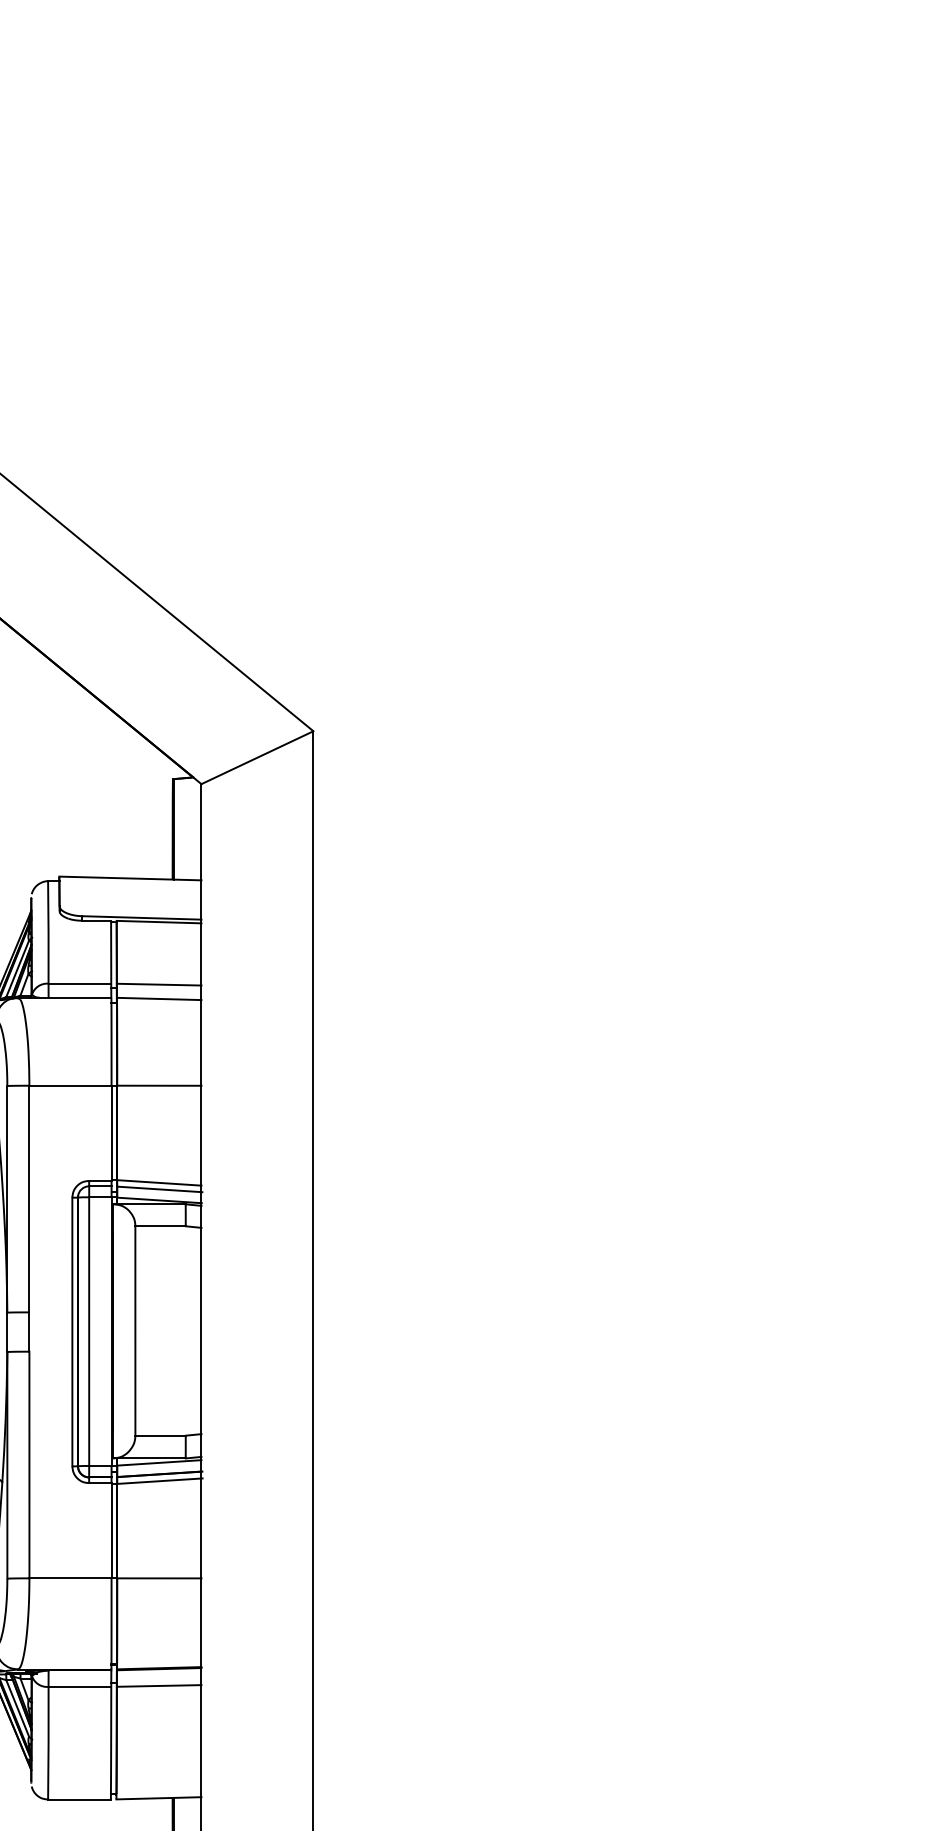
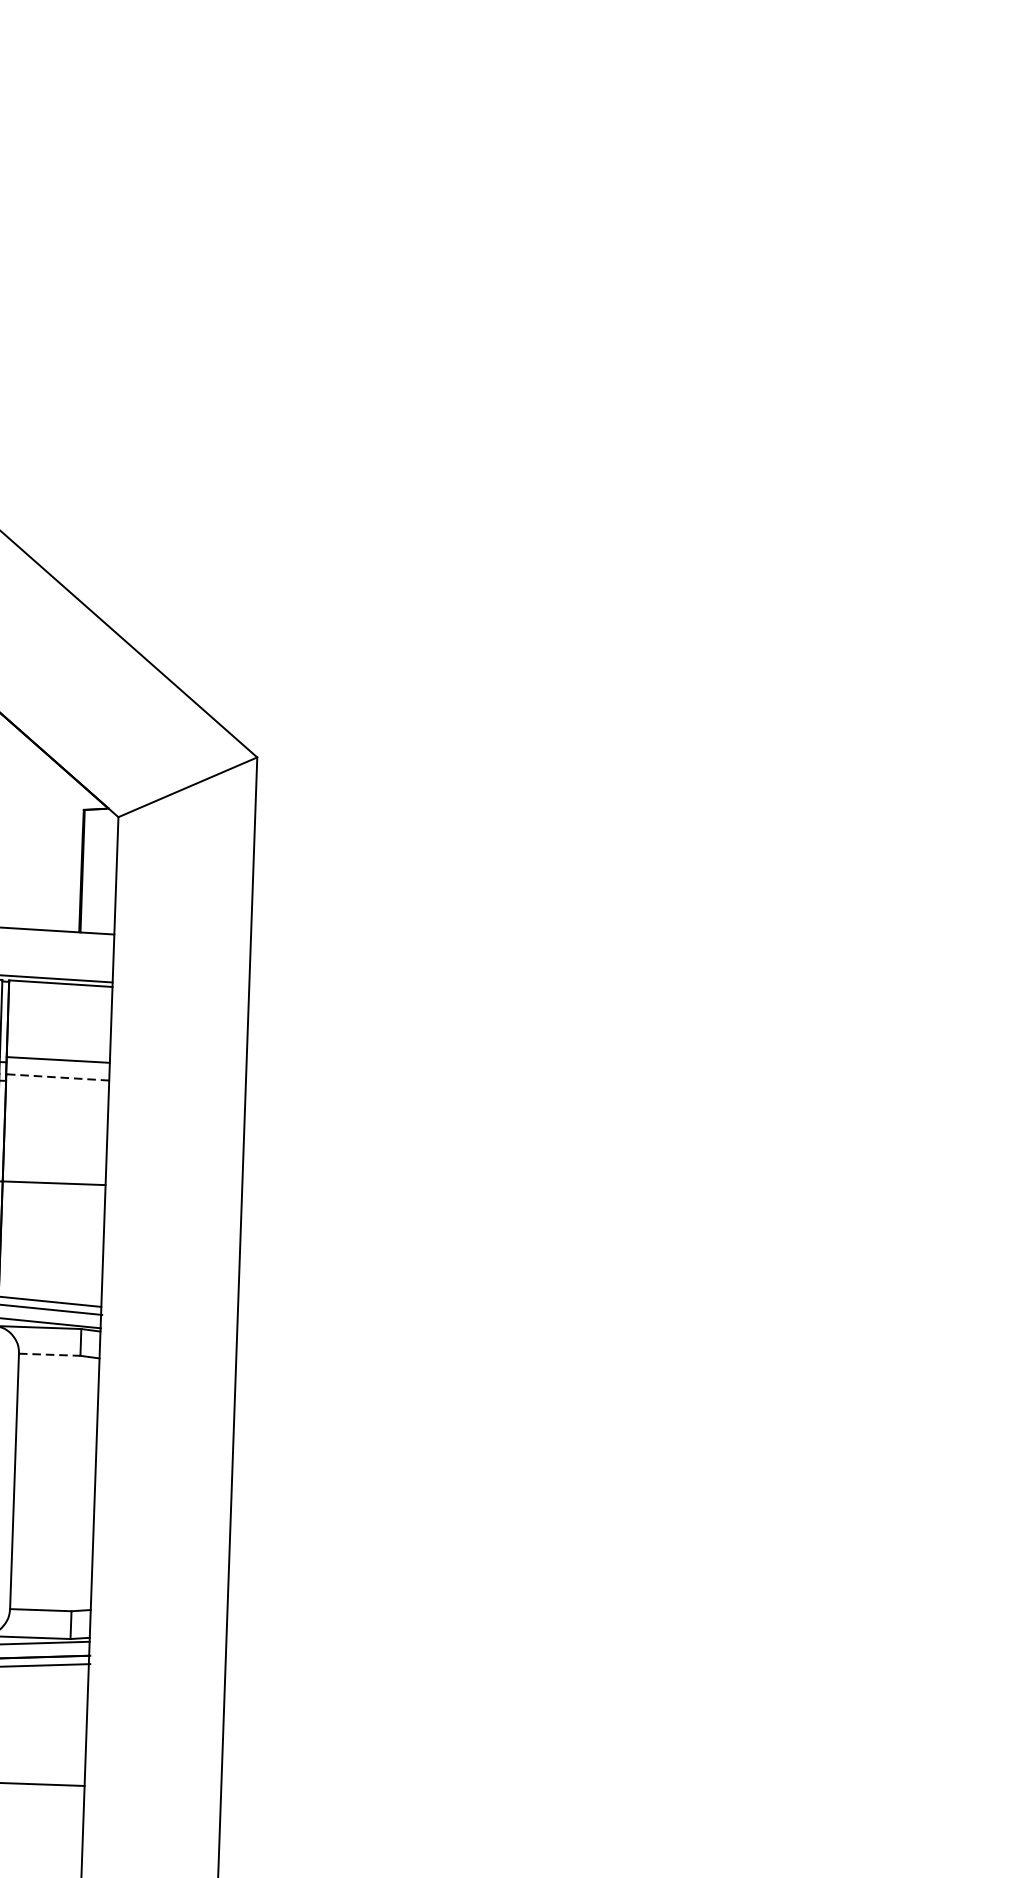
line: (158, 998) -> (56, 1076), solid -> dashed
line: (161, 1226) -> (50, 1355), solid -> dashed

